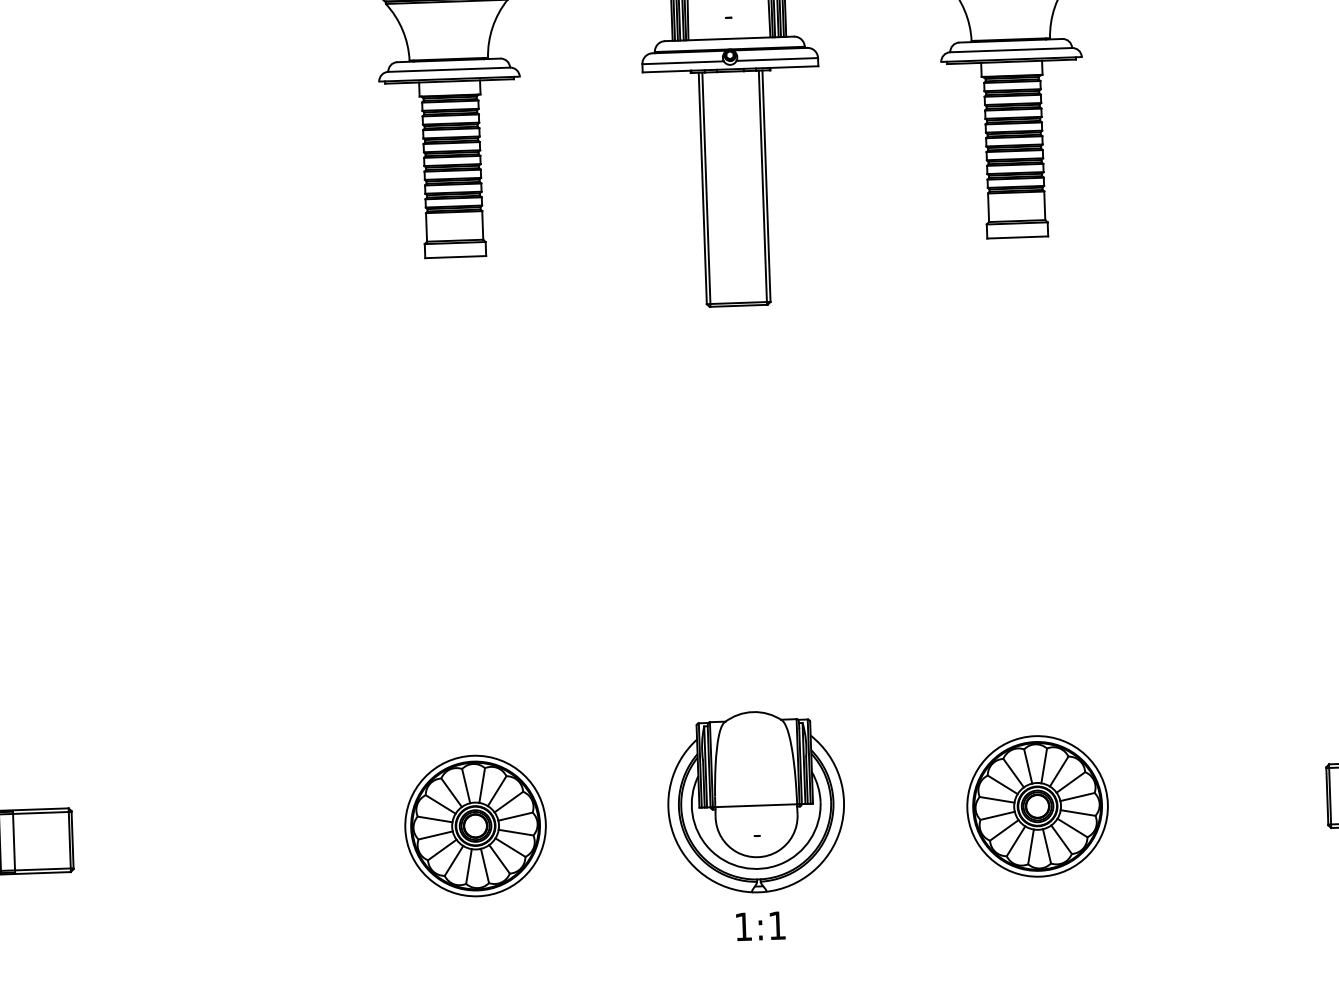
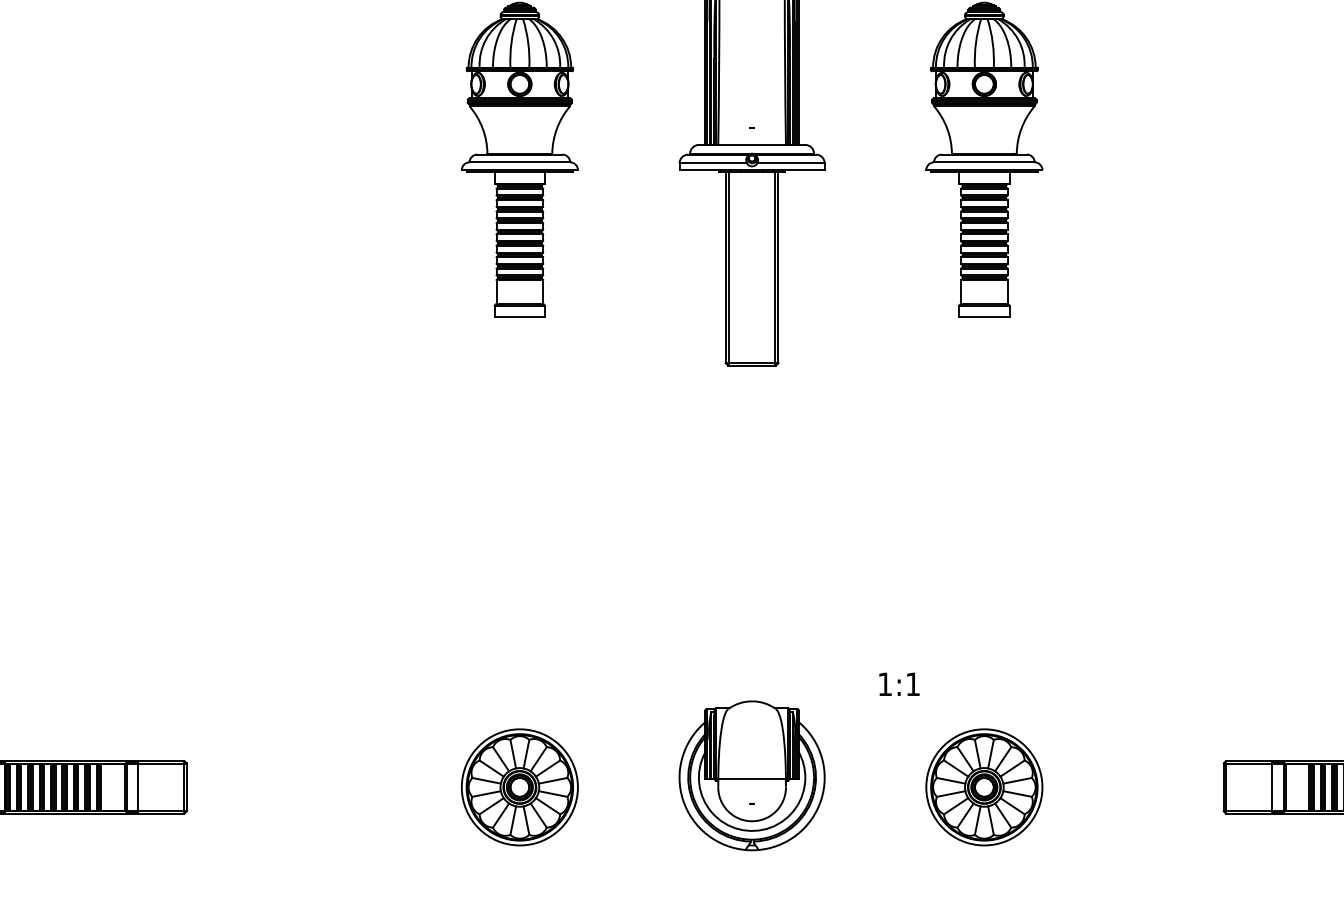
text: (760, 925) -> (899, 683), moved

